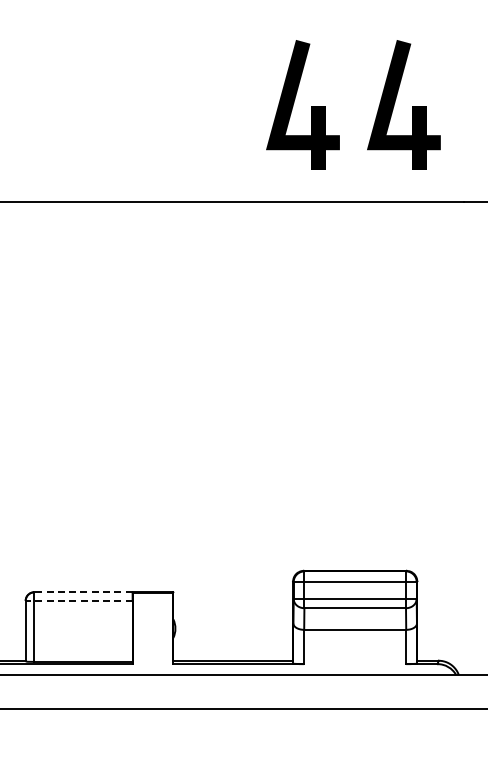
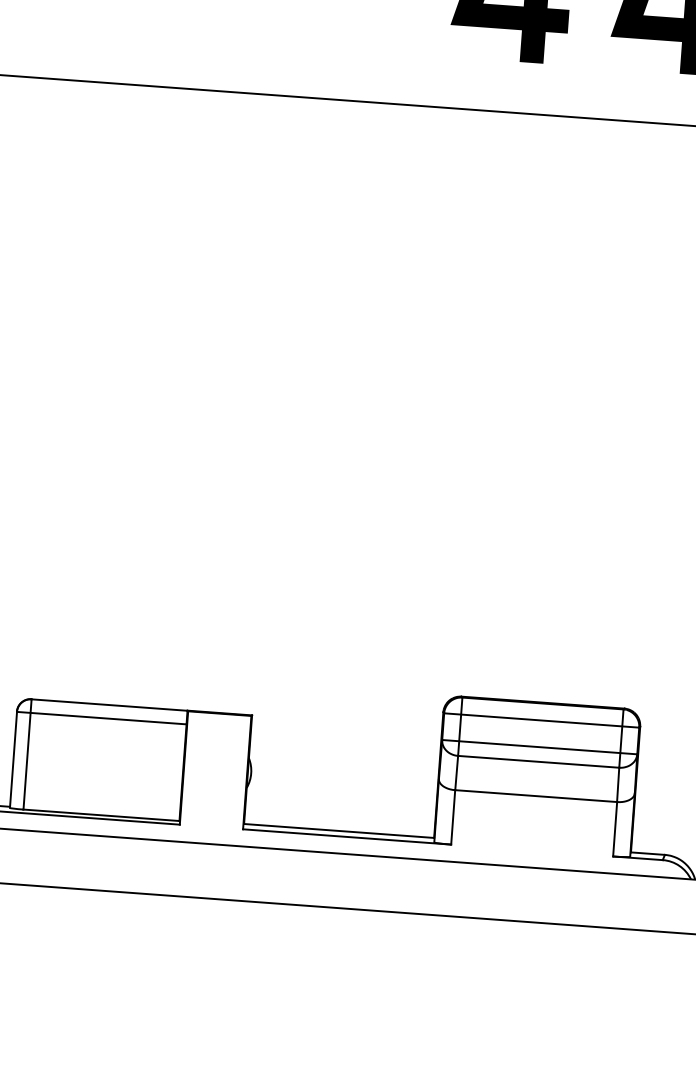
line: (82, 592) -> (108, 705), dashed -> solid
line: (78, 600) -> (100, 717), dashed -> solid

